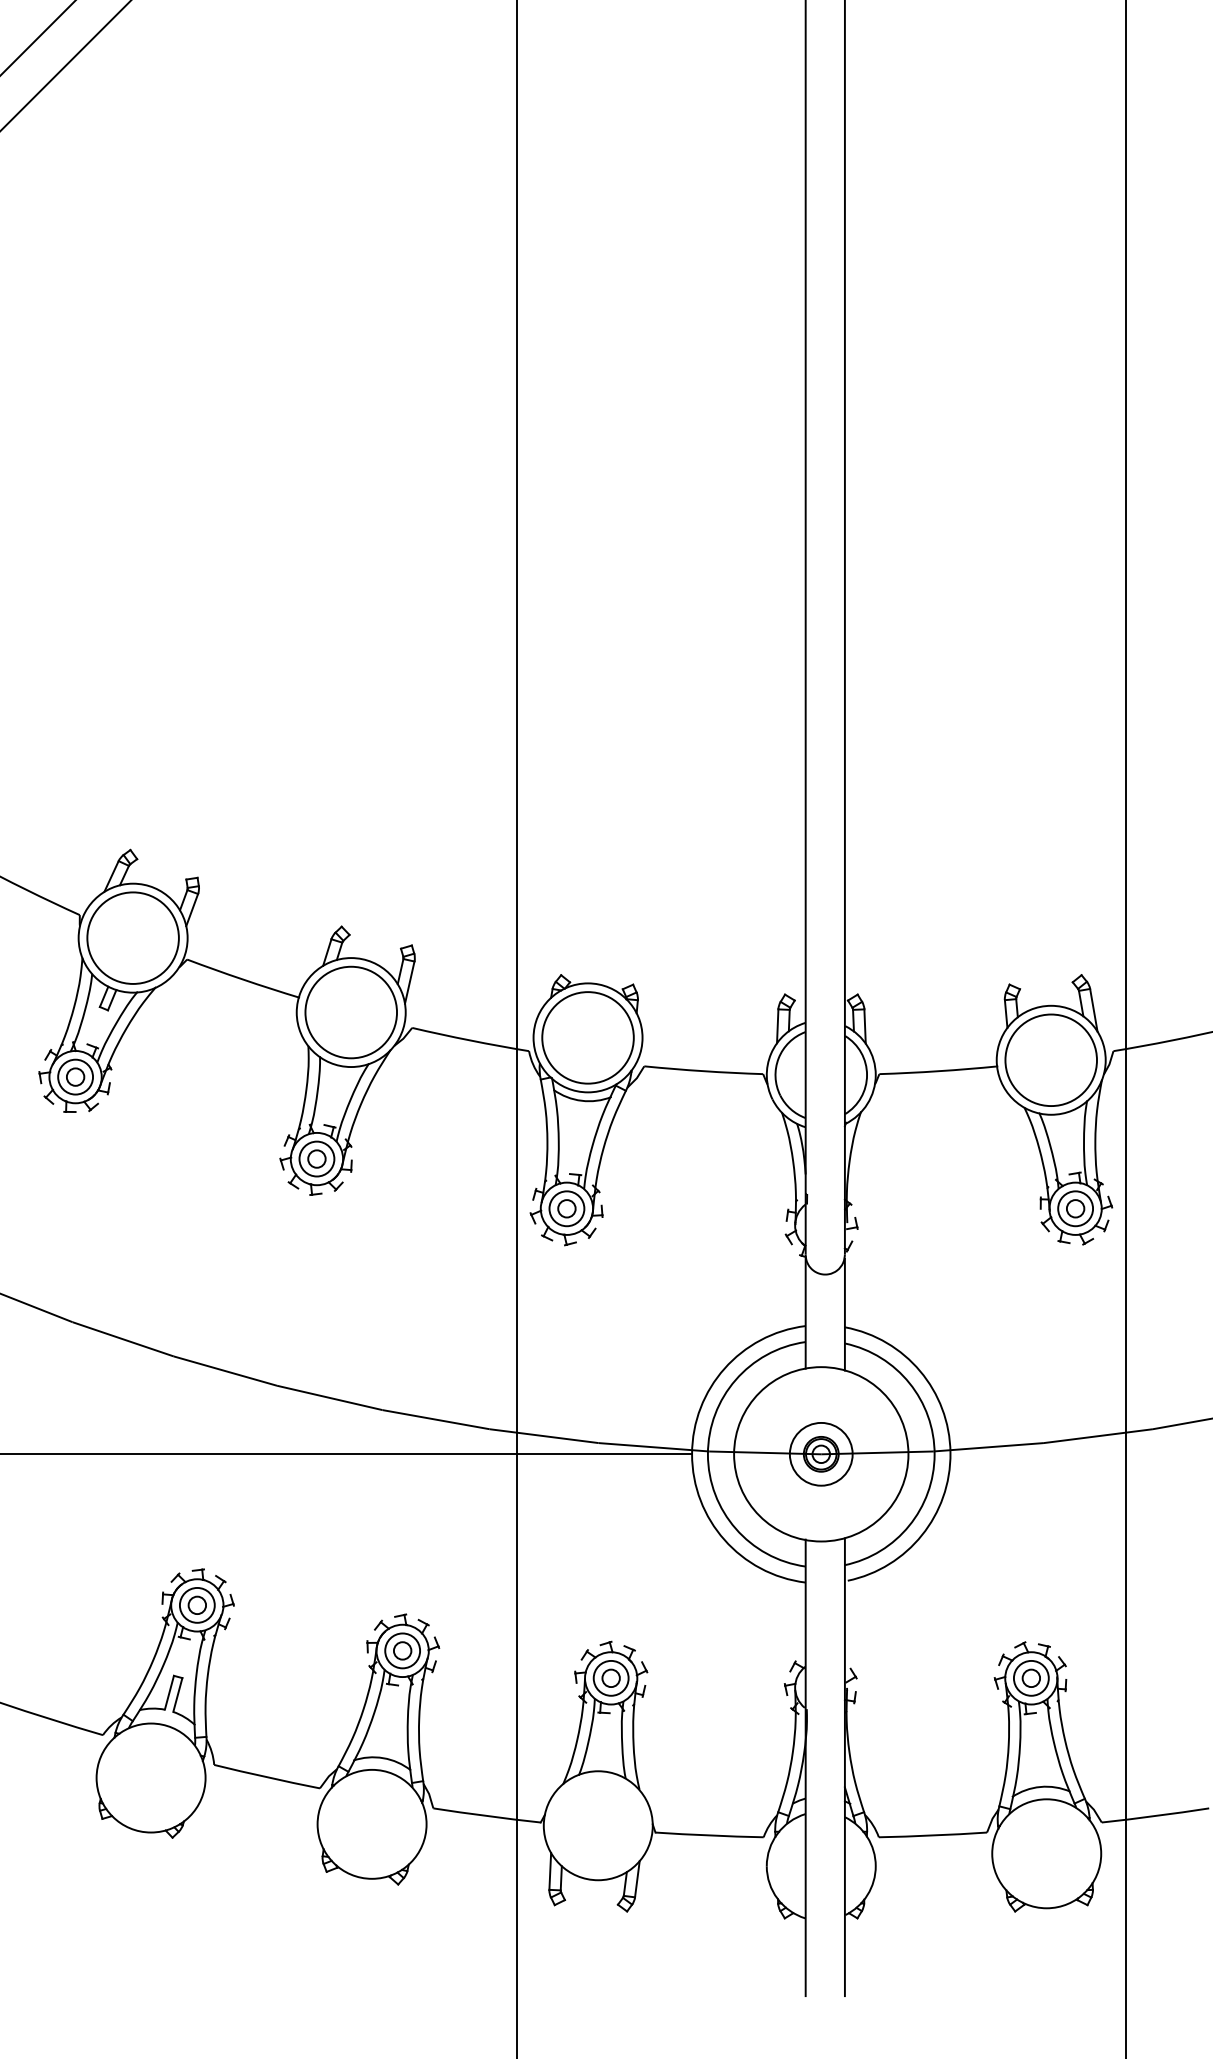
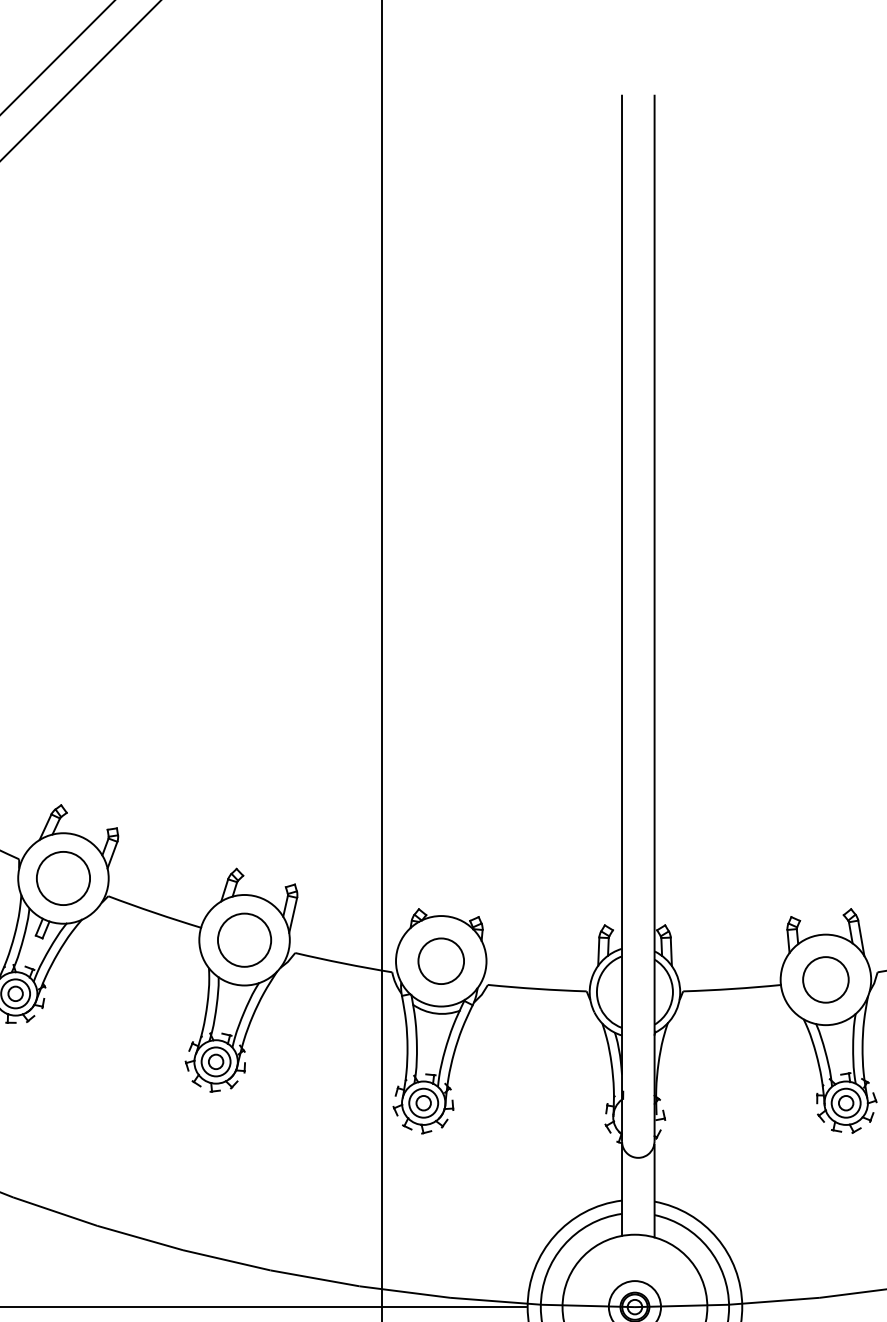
circle: (132, 937) -> (62, 877), size x0.7
circle: (351, 1012) -> (244, 940), size x0.7
circle: (587, 1037) -> (440, 960), size x0.6
circle: (1050, 1060) -> (825, 980), size x0.6

